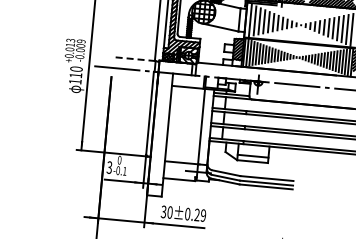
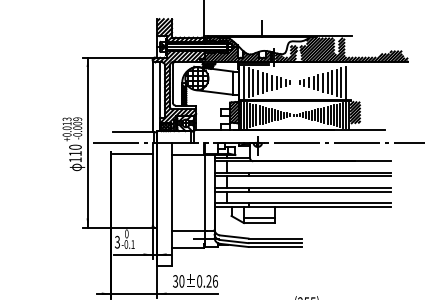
line: (135, 58) -> (133, 131), dashed -> solid
line: (132, 80) -> (132, 153), added
text: (203, 215) -> (215, 281), 0.29 -> 0.26

